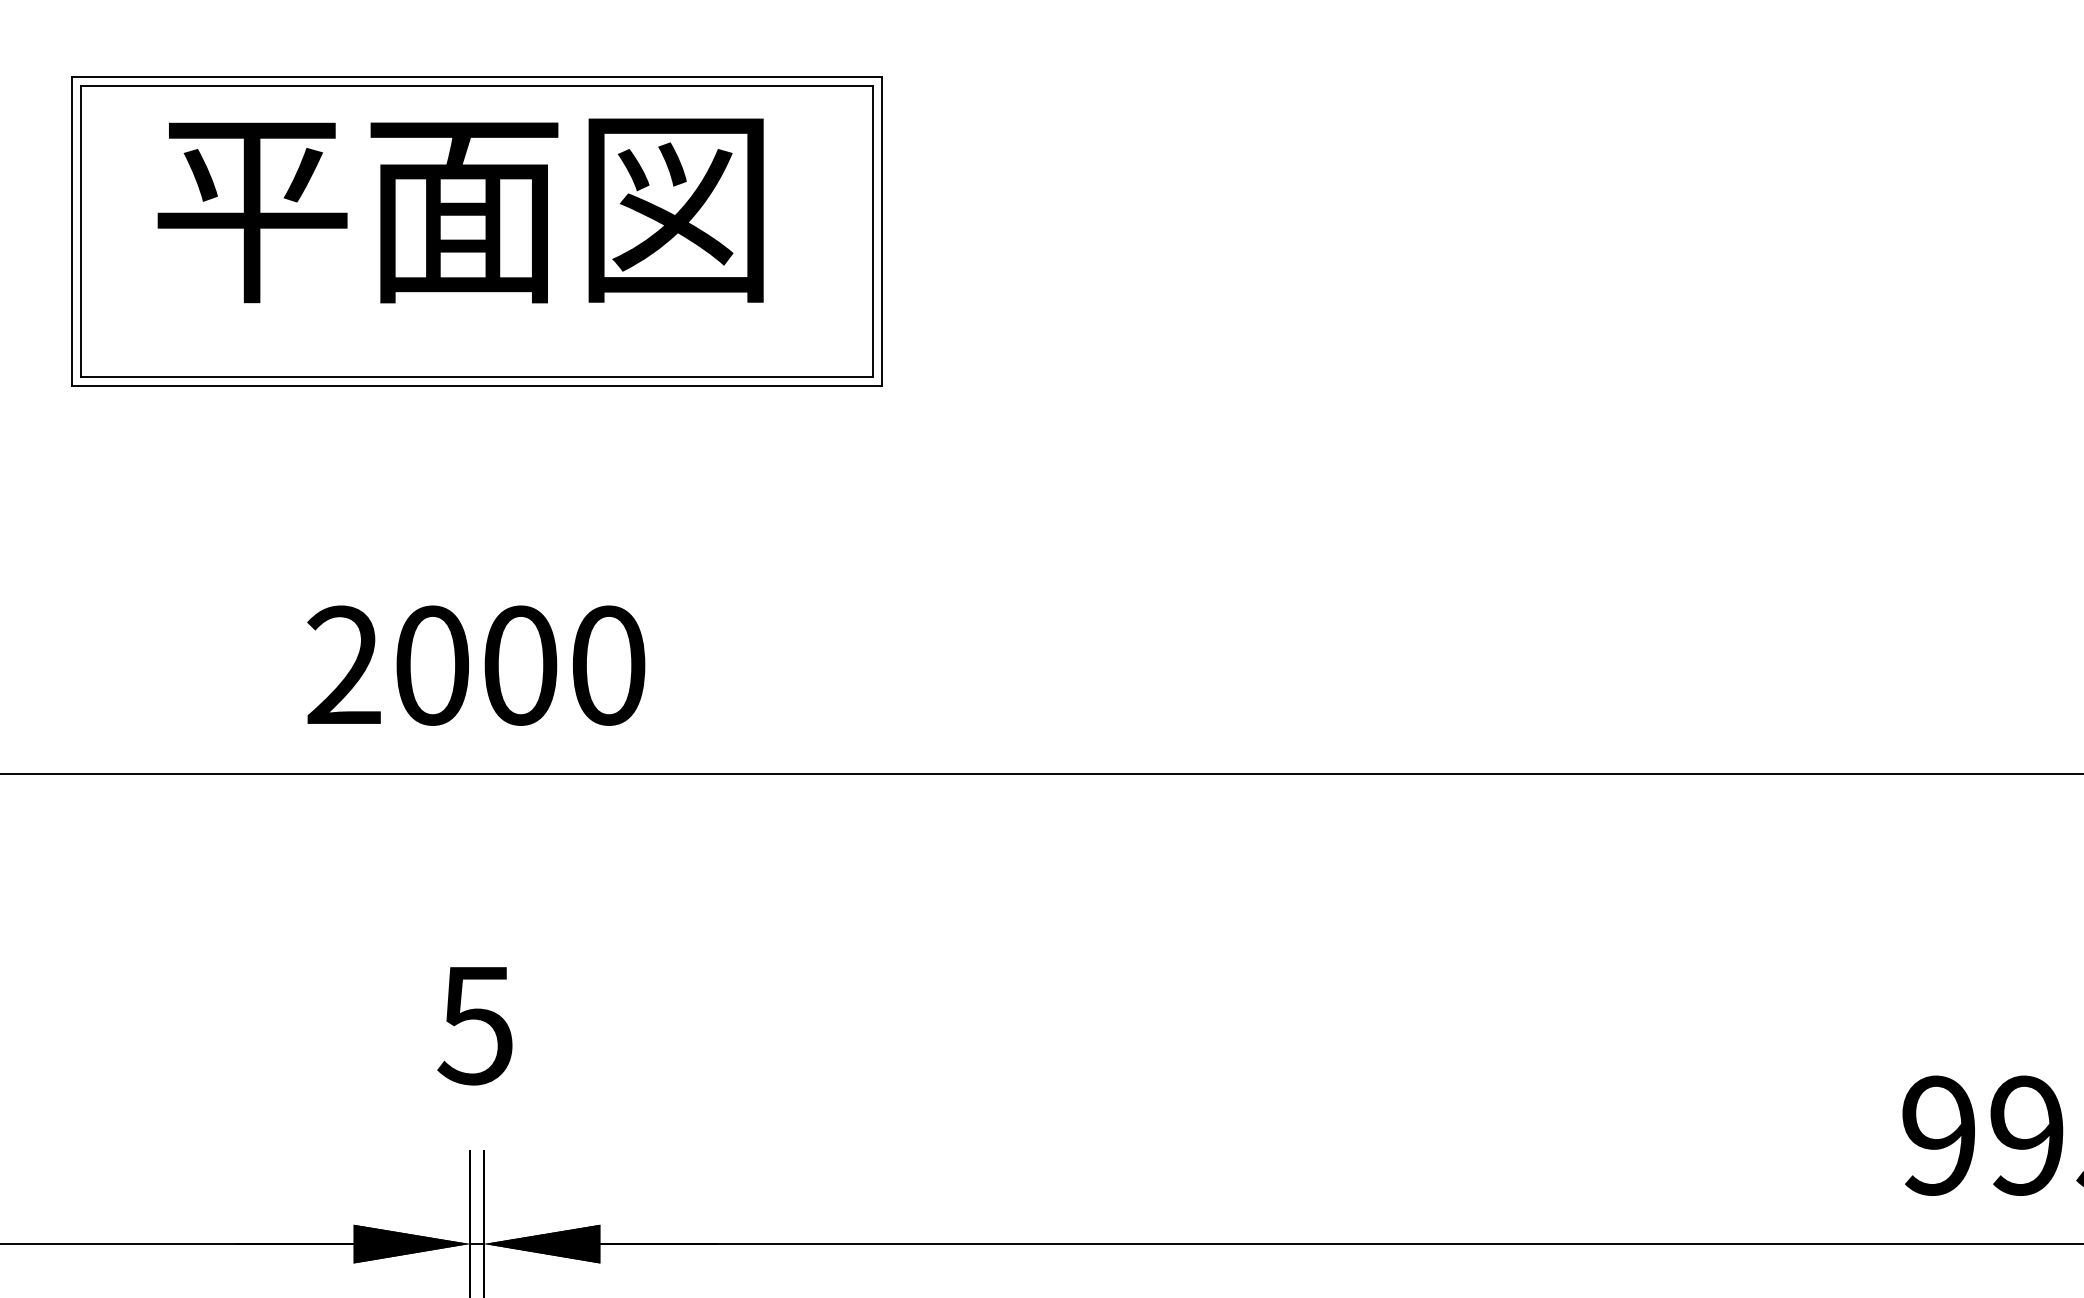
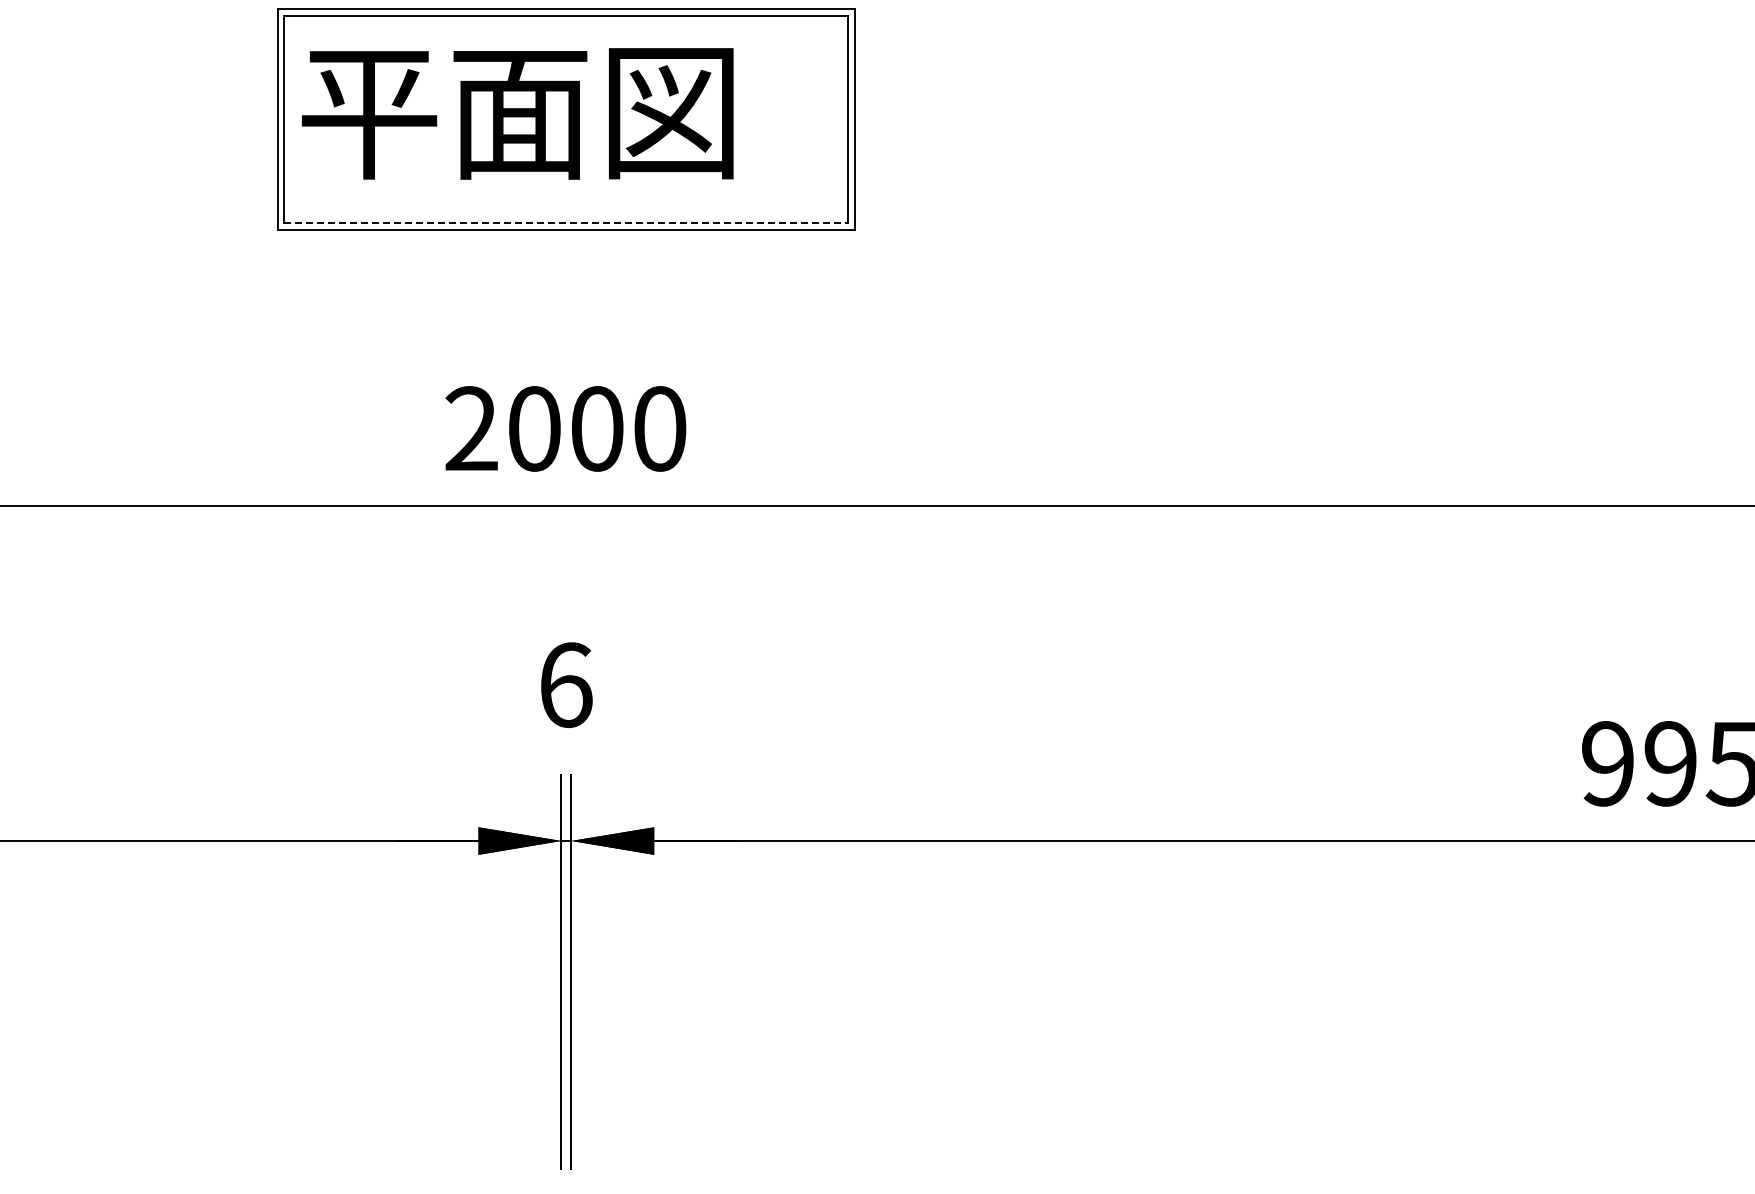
text: (460, 210) -> (517, 113), moved
line: (477, 377) -> (566, 223), solid -> dashed
text: (475, 1025) -> (565, 685), 5 -> 6

